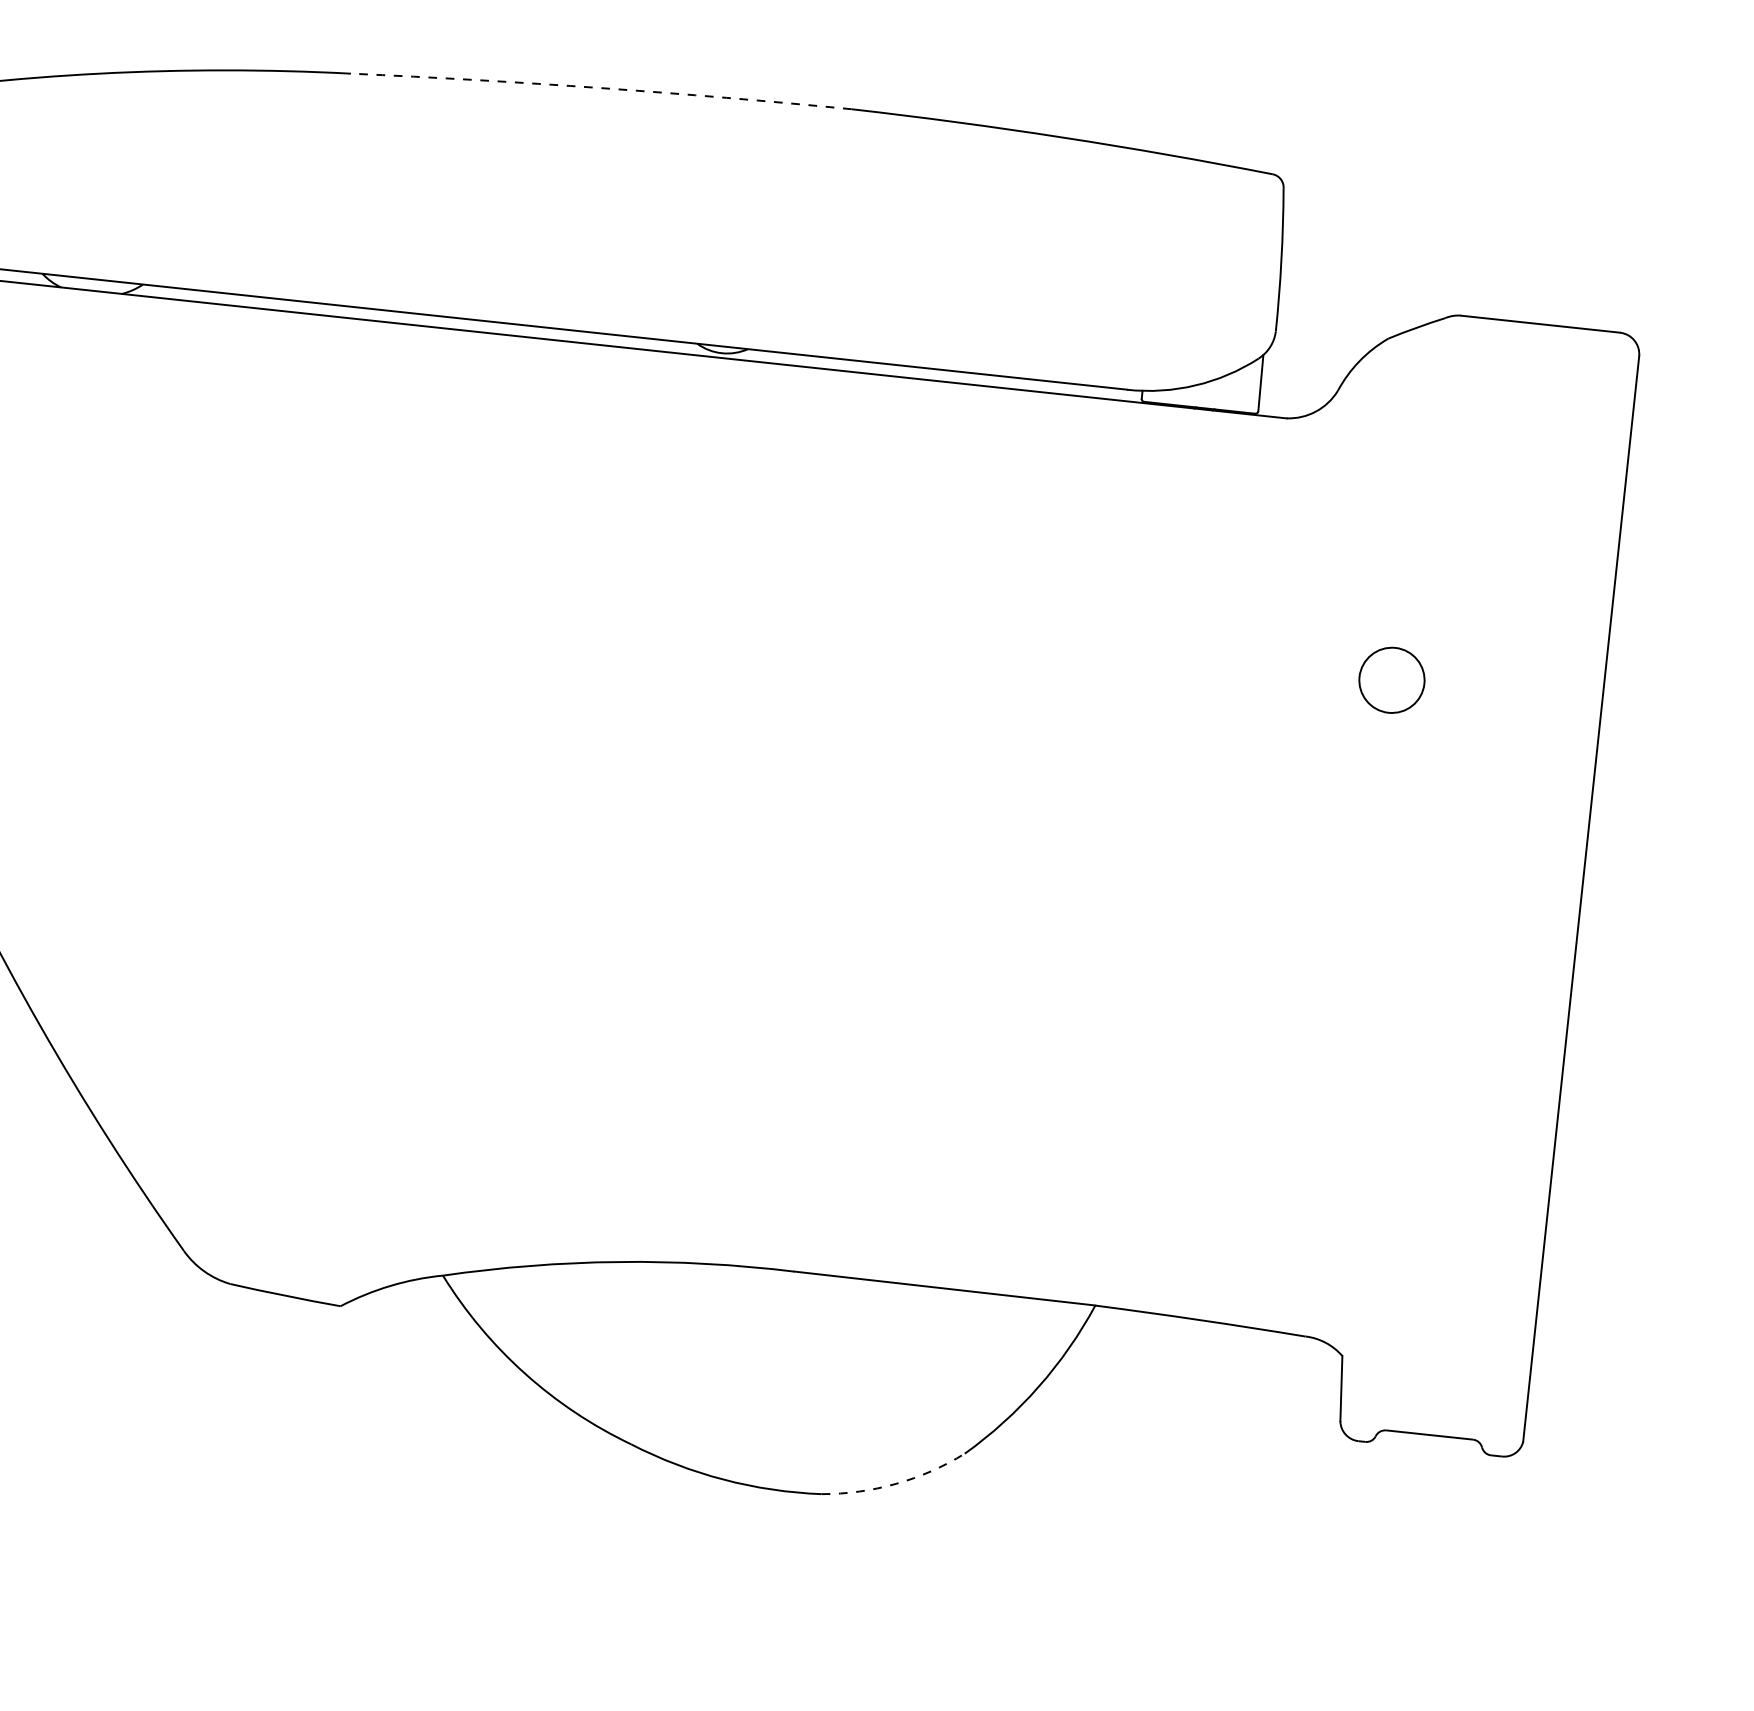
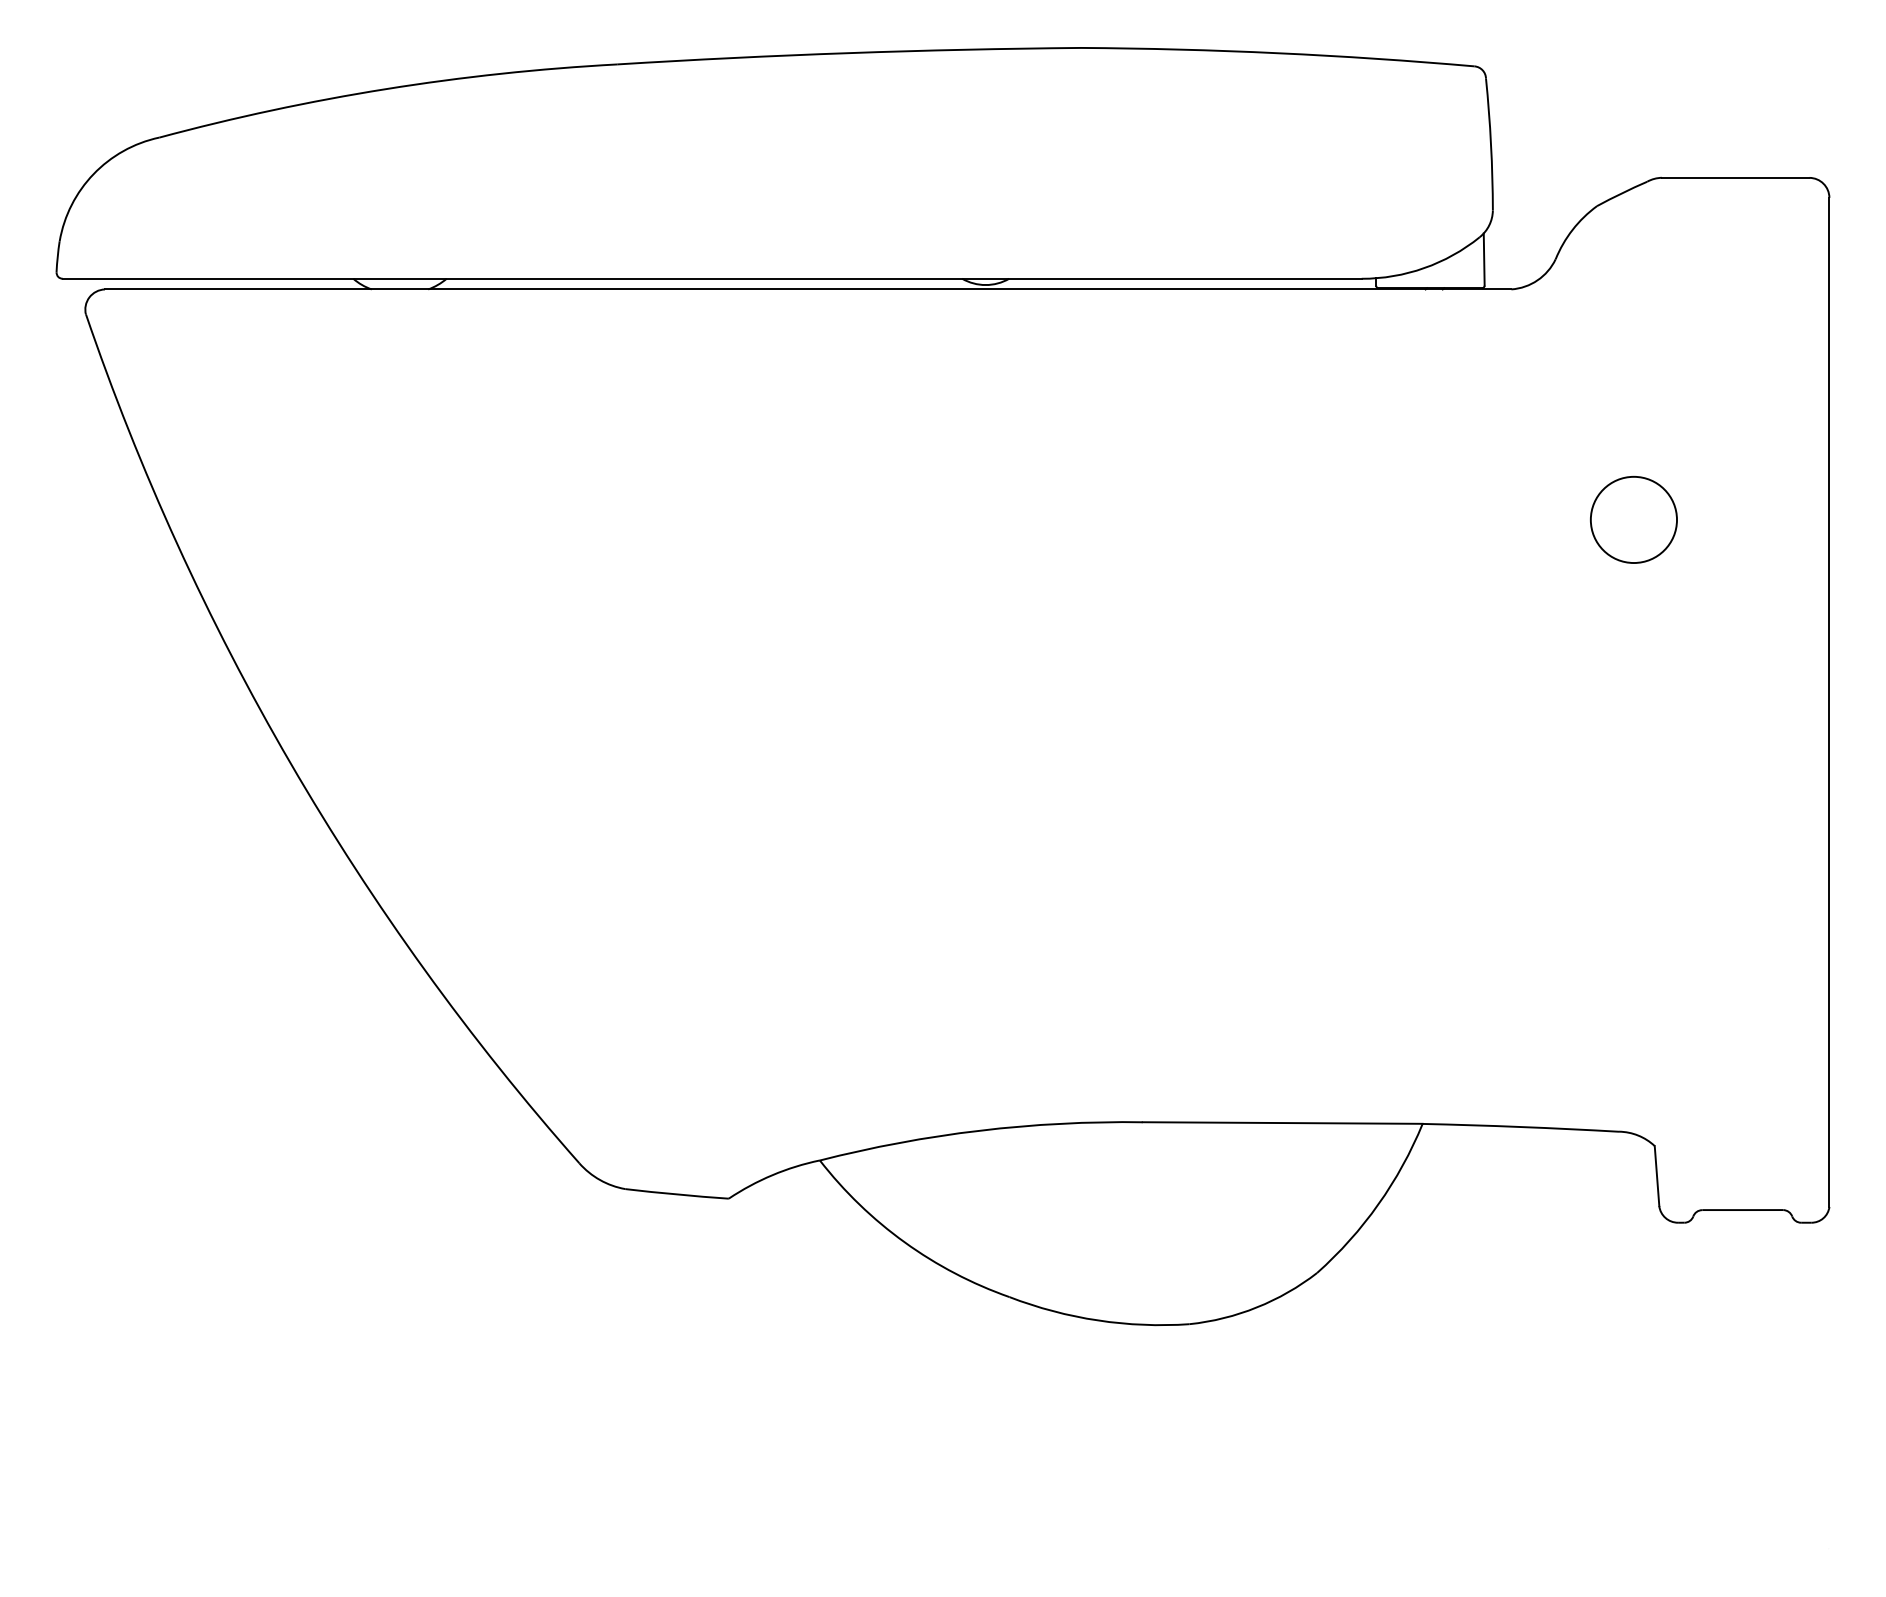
arc: (602, 88) -> (849, 53), dashed -> solid
circle: (1391, 679) -> (1633, 519), size x1.43
arc: (895, 1483) -> (1256, 1307), dashed -> solid

